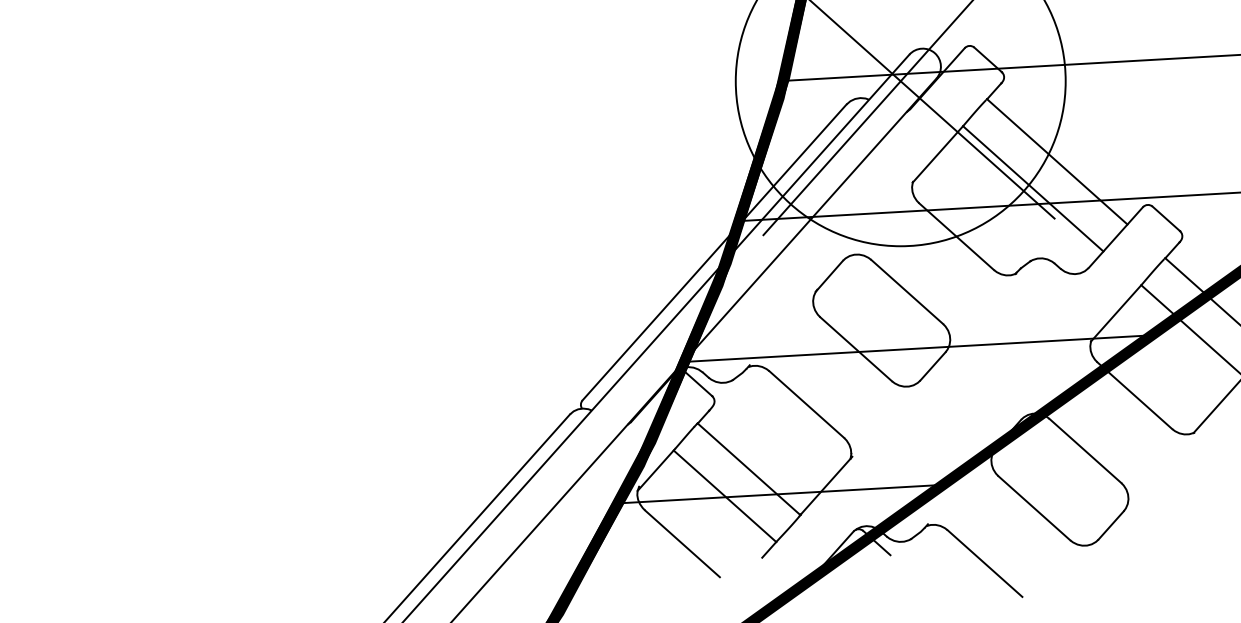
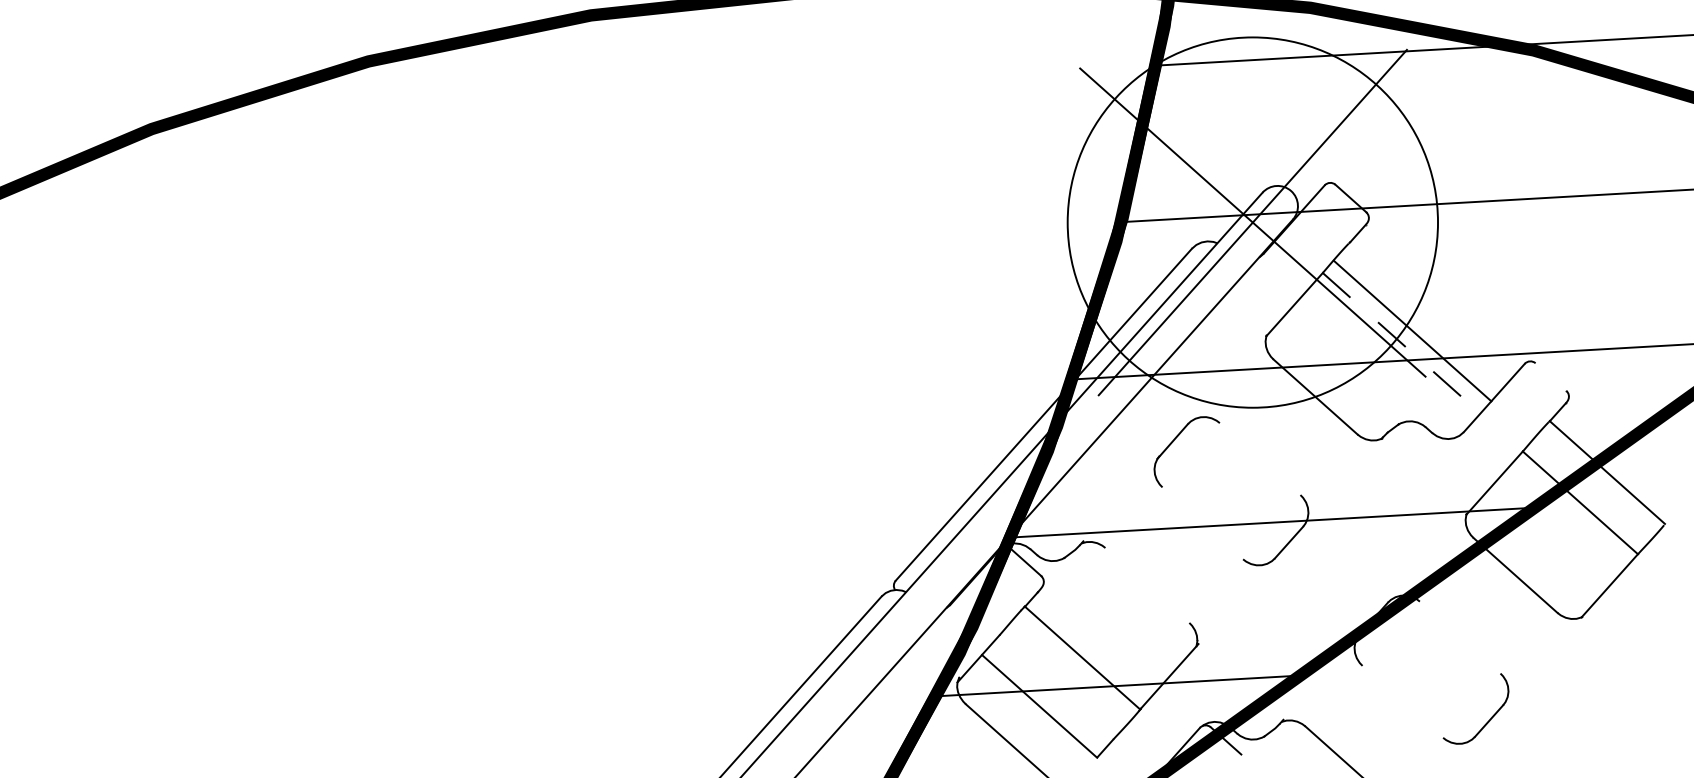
line: (1057, 161) -> (1412, 330), moved
line: (1033, 189) -> (1401, 343), solid -> dashed
line: (1165, 218) -> (1550, 376), removed
line: (906, 292) -> (1259, 459), removed
line: (855, 349) -> (1202, 523), removed
line: (806, 404) -> (1147, 585), removed
line: (1084, 450) -> (1459, 637), removed
line: (724, 496) -> (1039, 706), moved
line: (1034, 507) -> (1402, 701), removed

